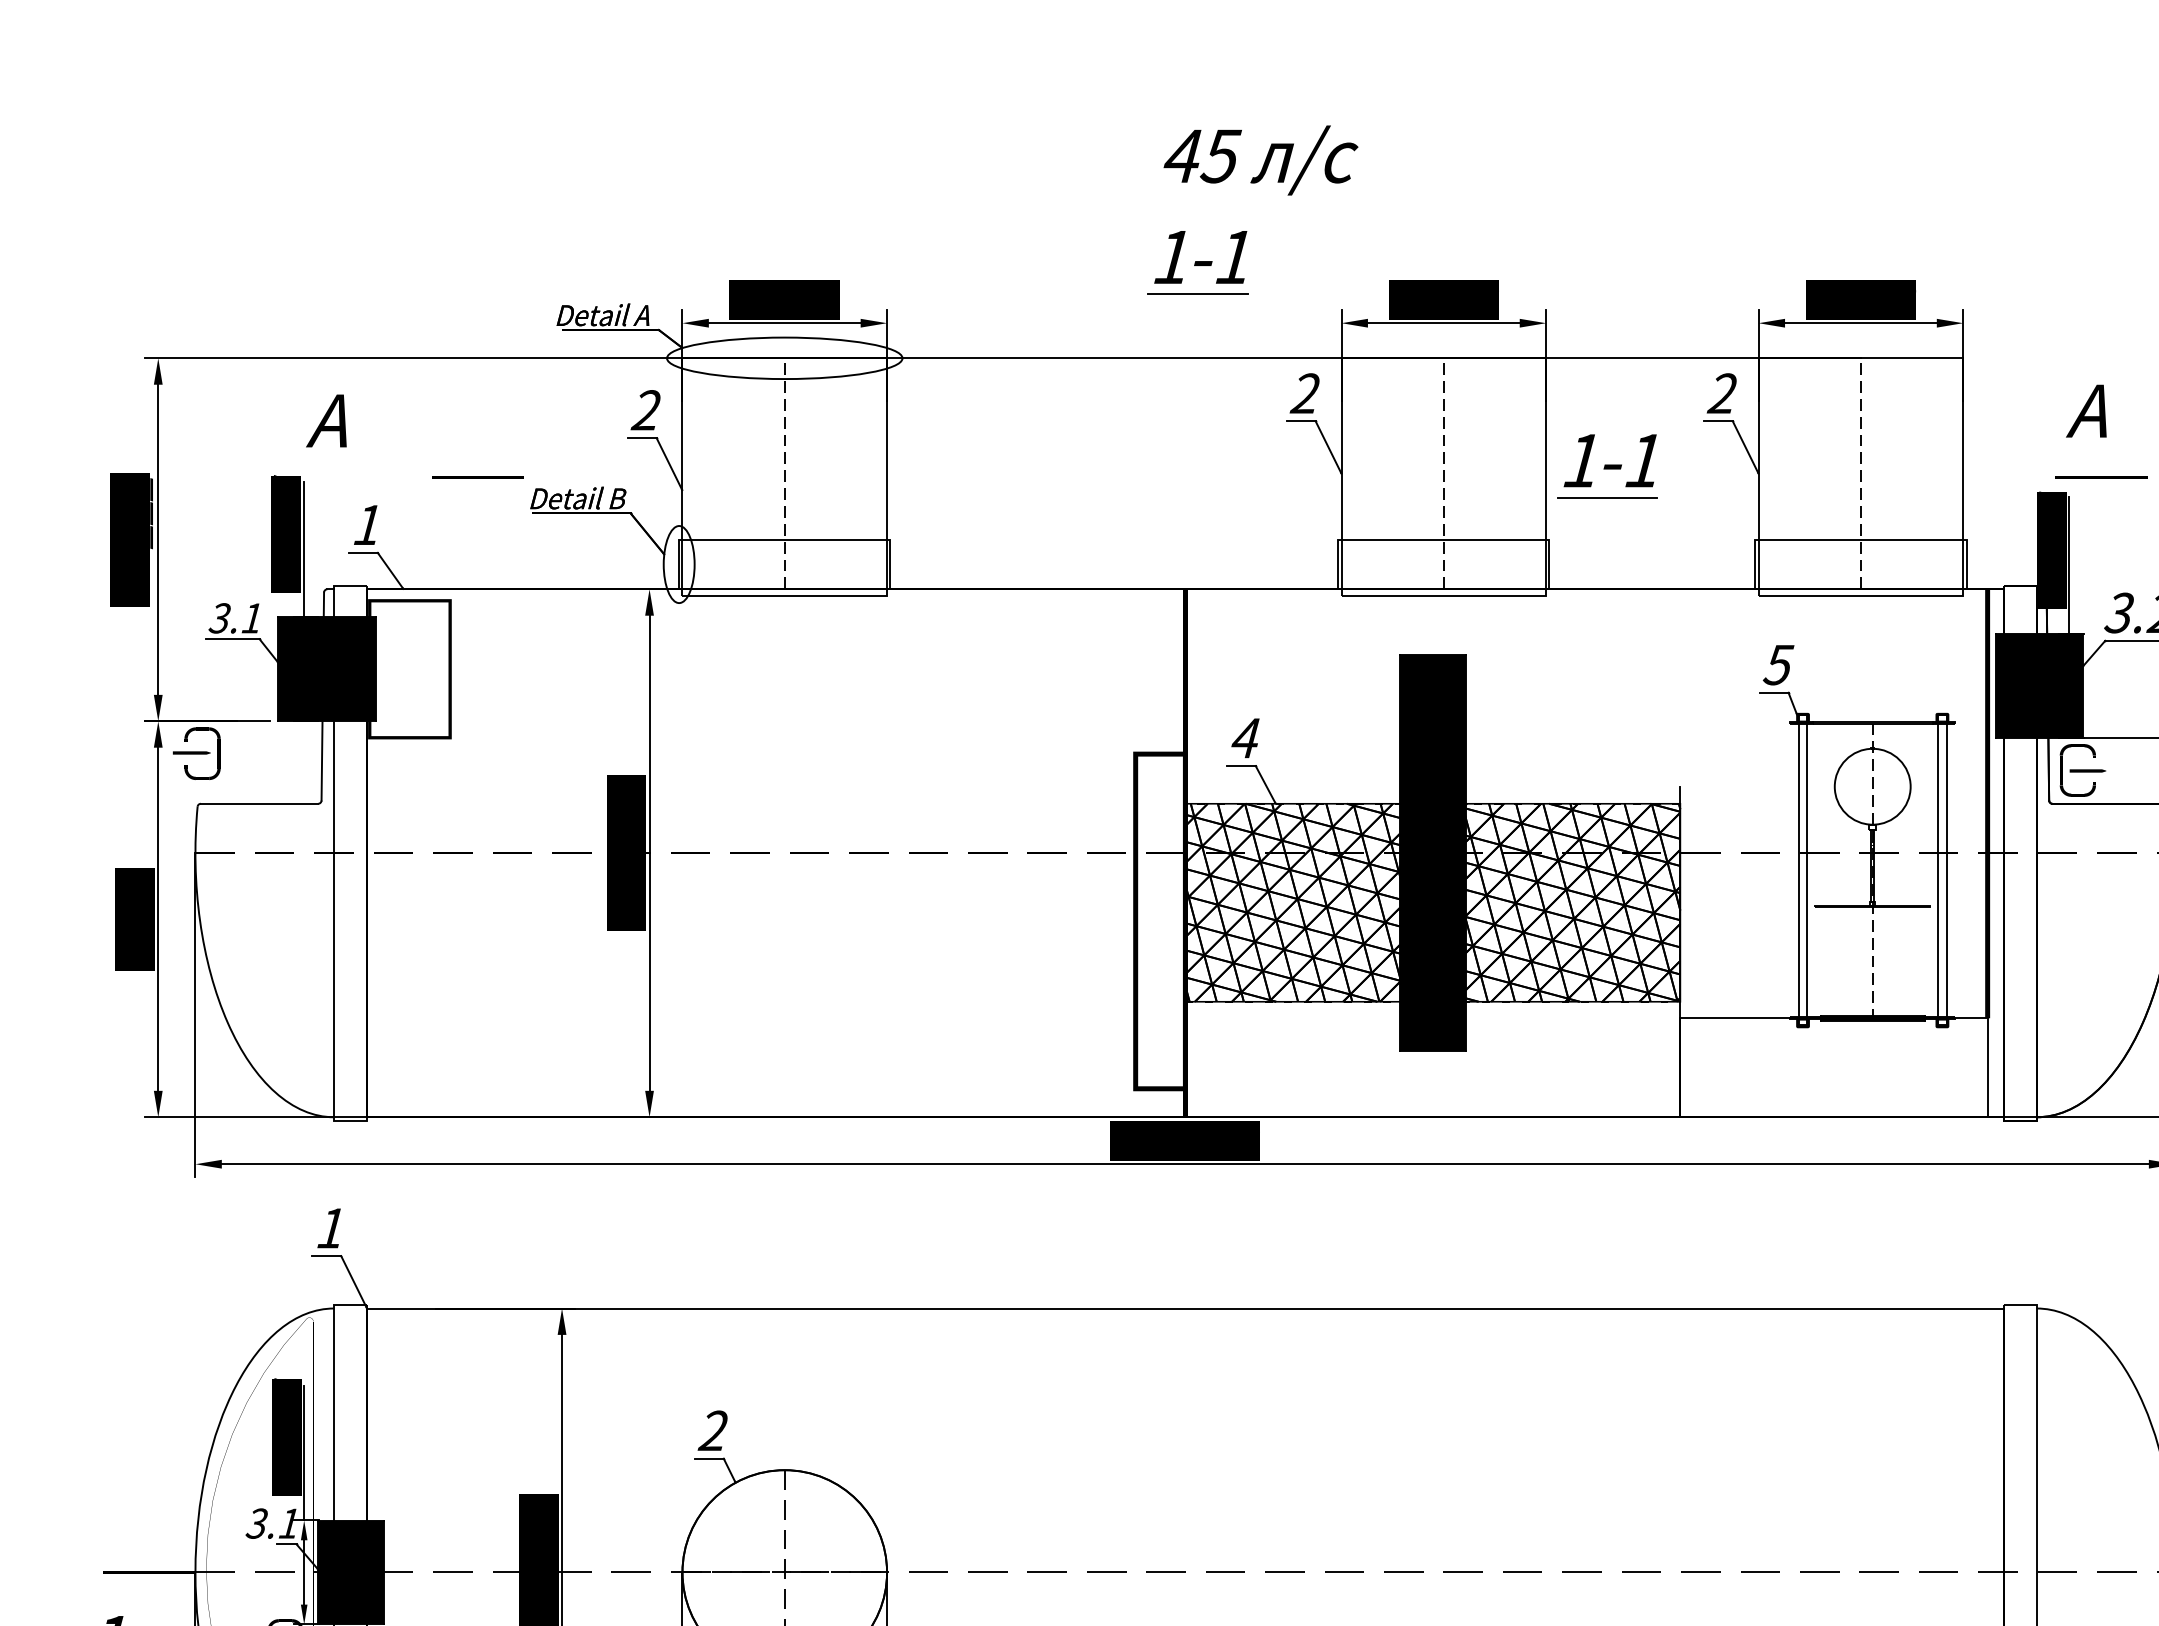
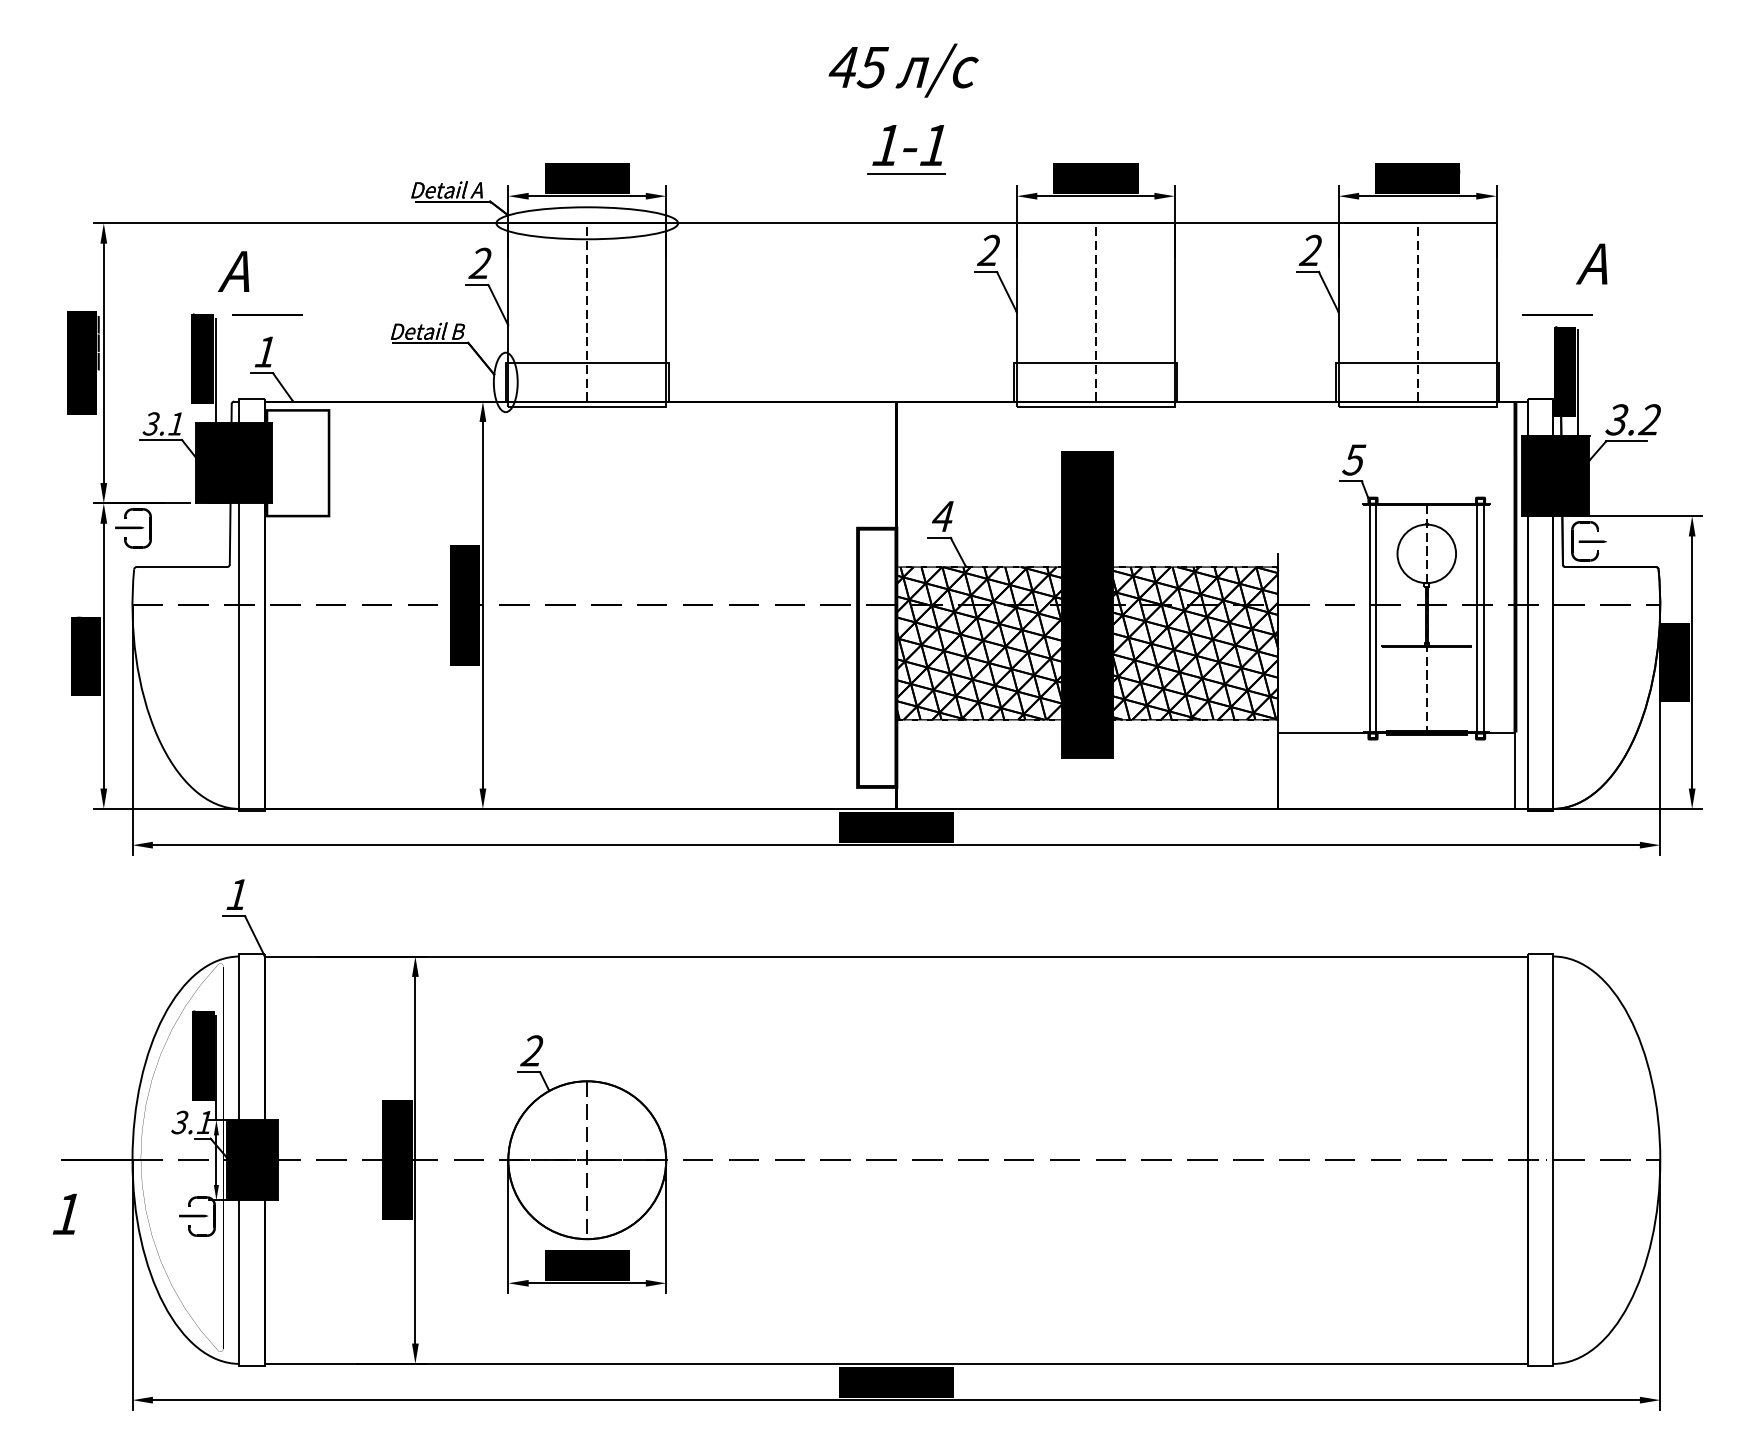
text: (1260, 160) -> (903, 70), moved
part: (1607, 466) -> (1222, 306), removed
line: (477, 476) -> (267, 314), moved
line: (2101, 476) -> (1557, 314), moved

